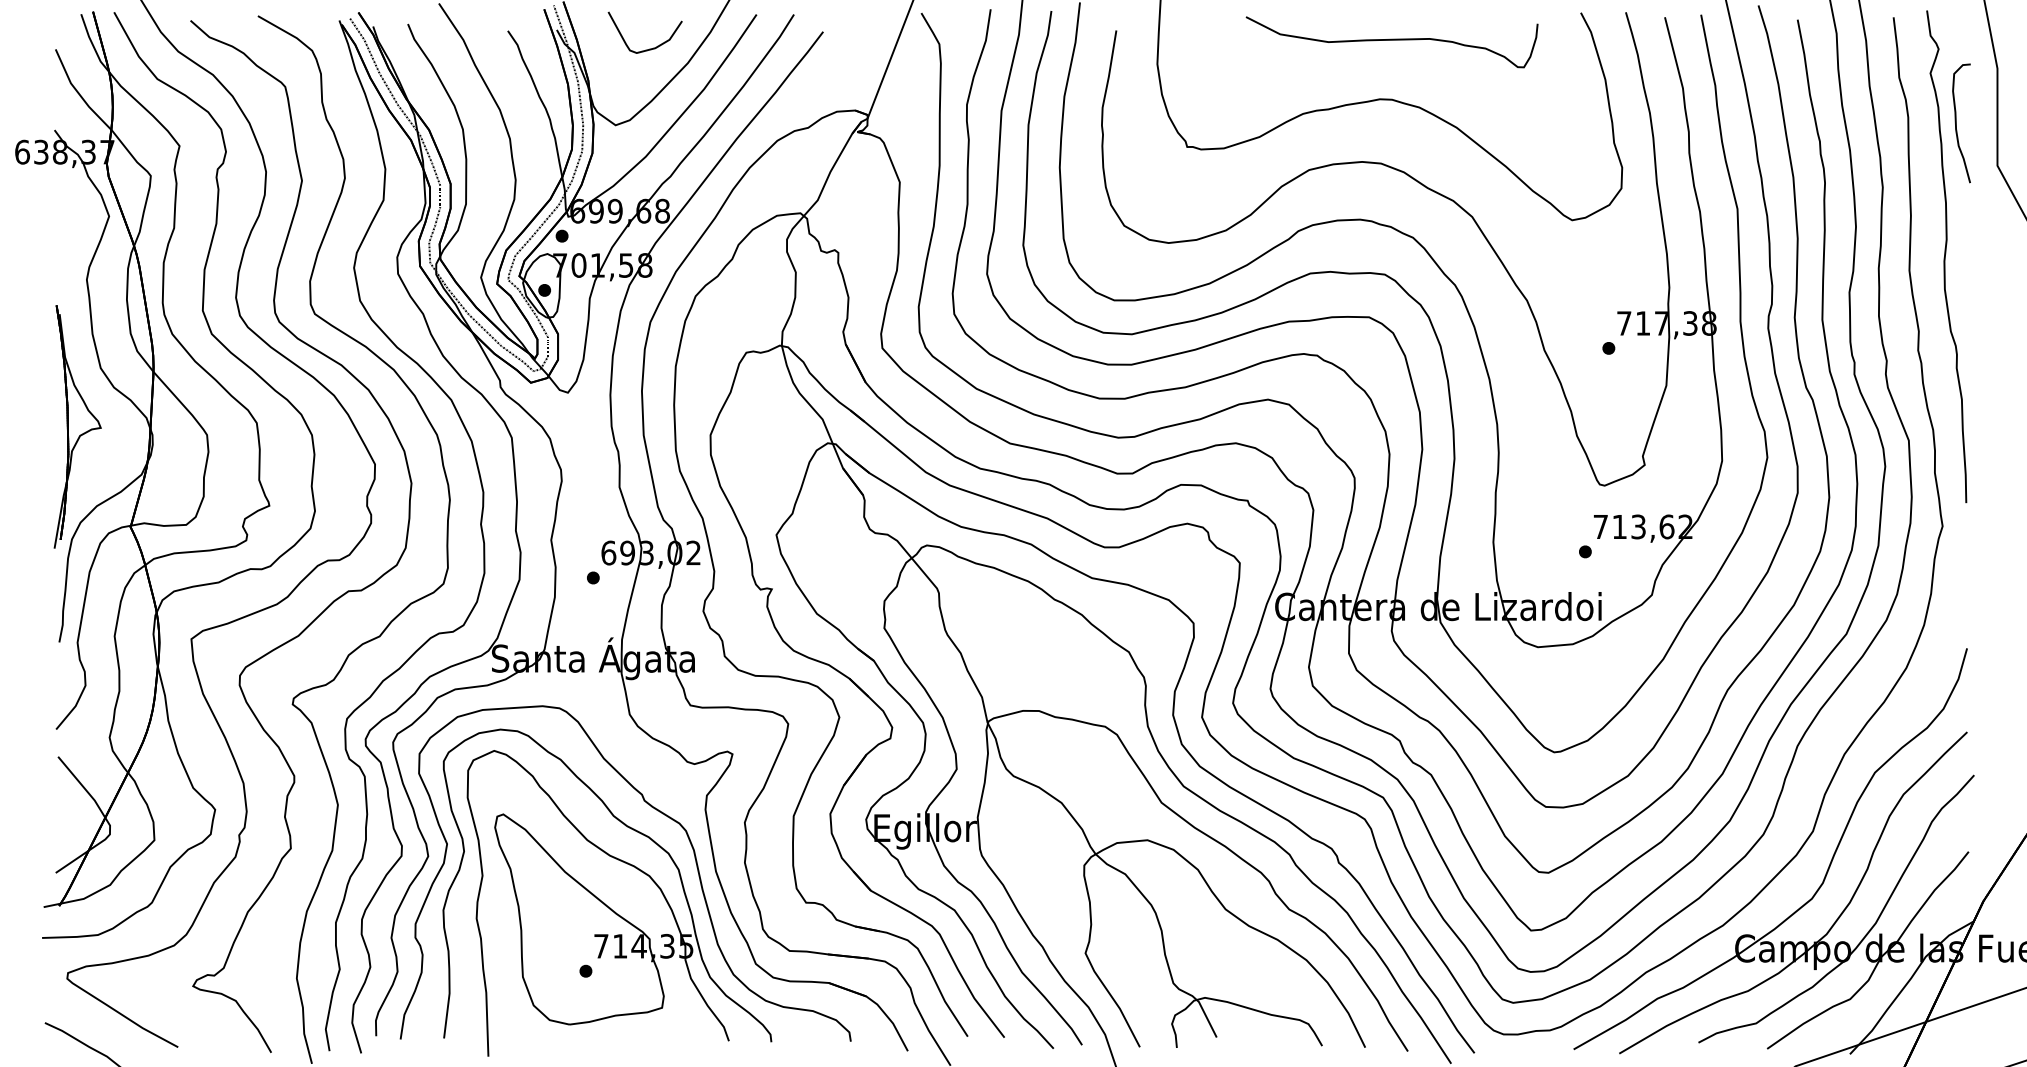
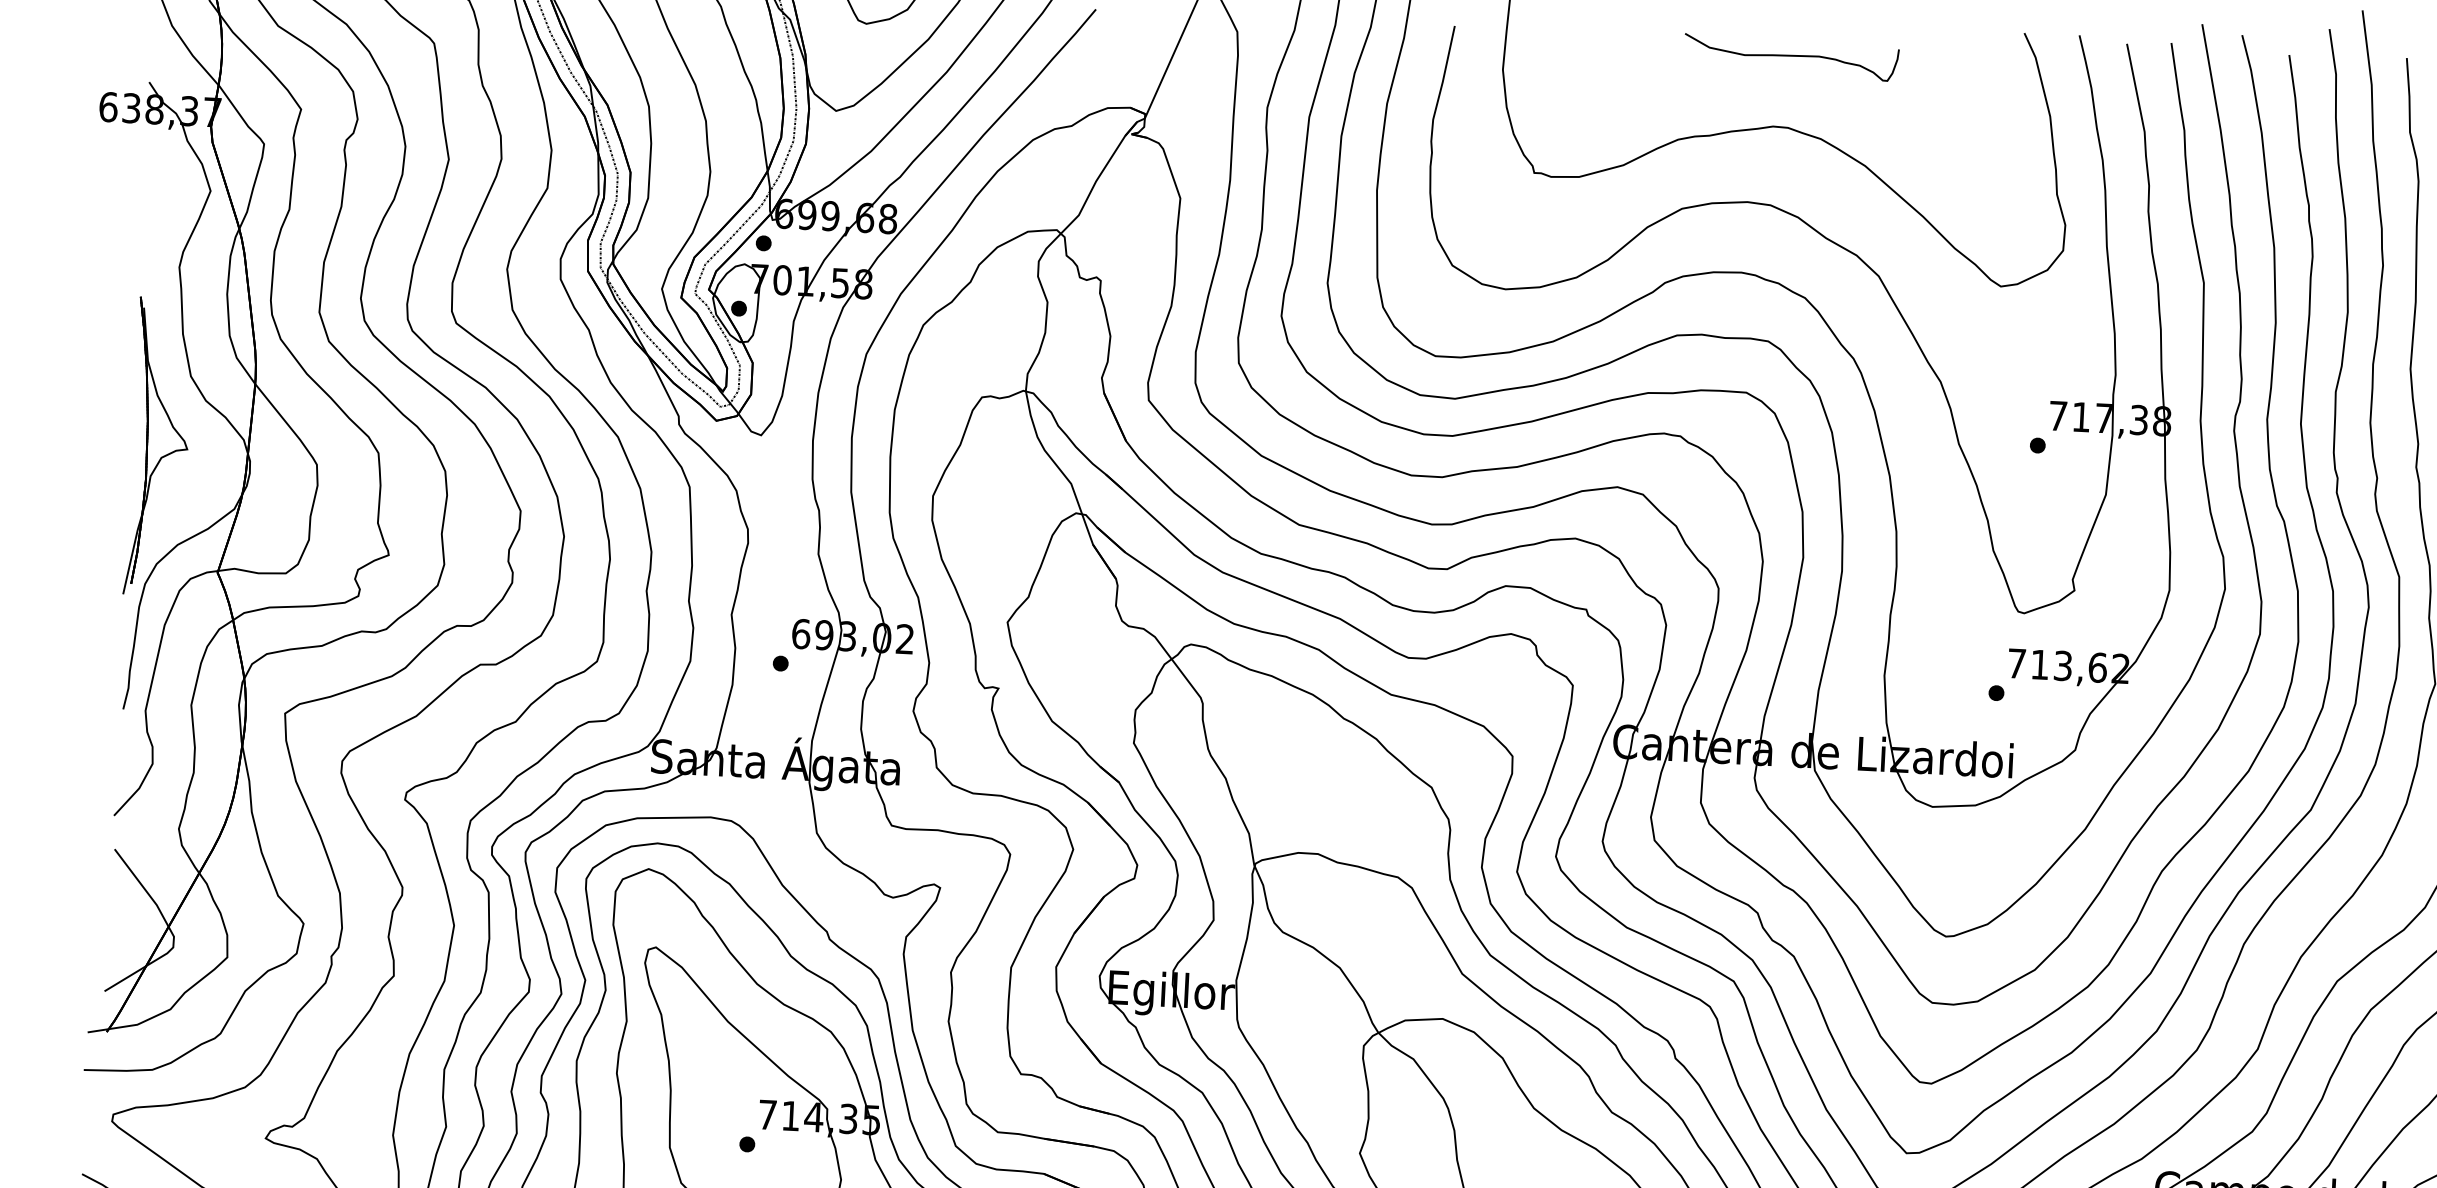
part: (1391, 42) -> (1790, 57), size x0.6

